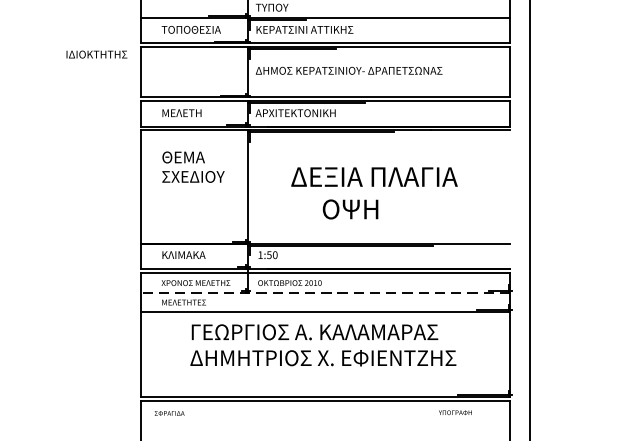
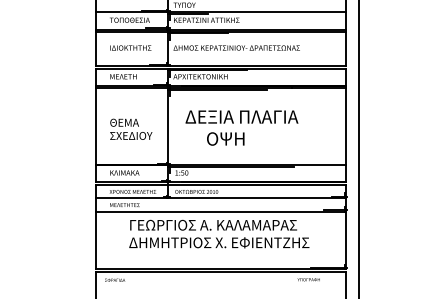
text: (96, 53) -> (130, 47), moved
text: (193, 165) -> (131, 128), moved
text: (373, 192) -> (241, 127), moved
line: (511, 199) -> (346, 135), added
line: (325, 292) -> (220, 198), dashed -> solid

